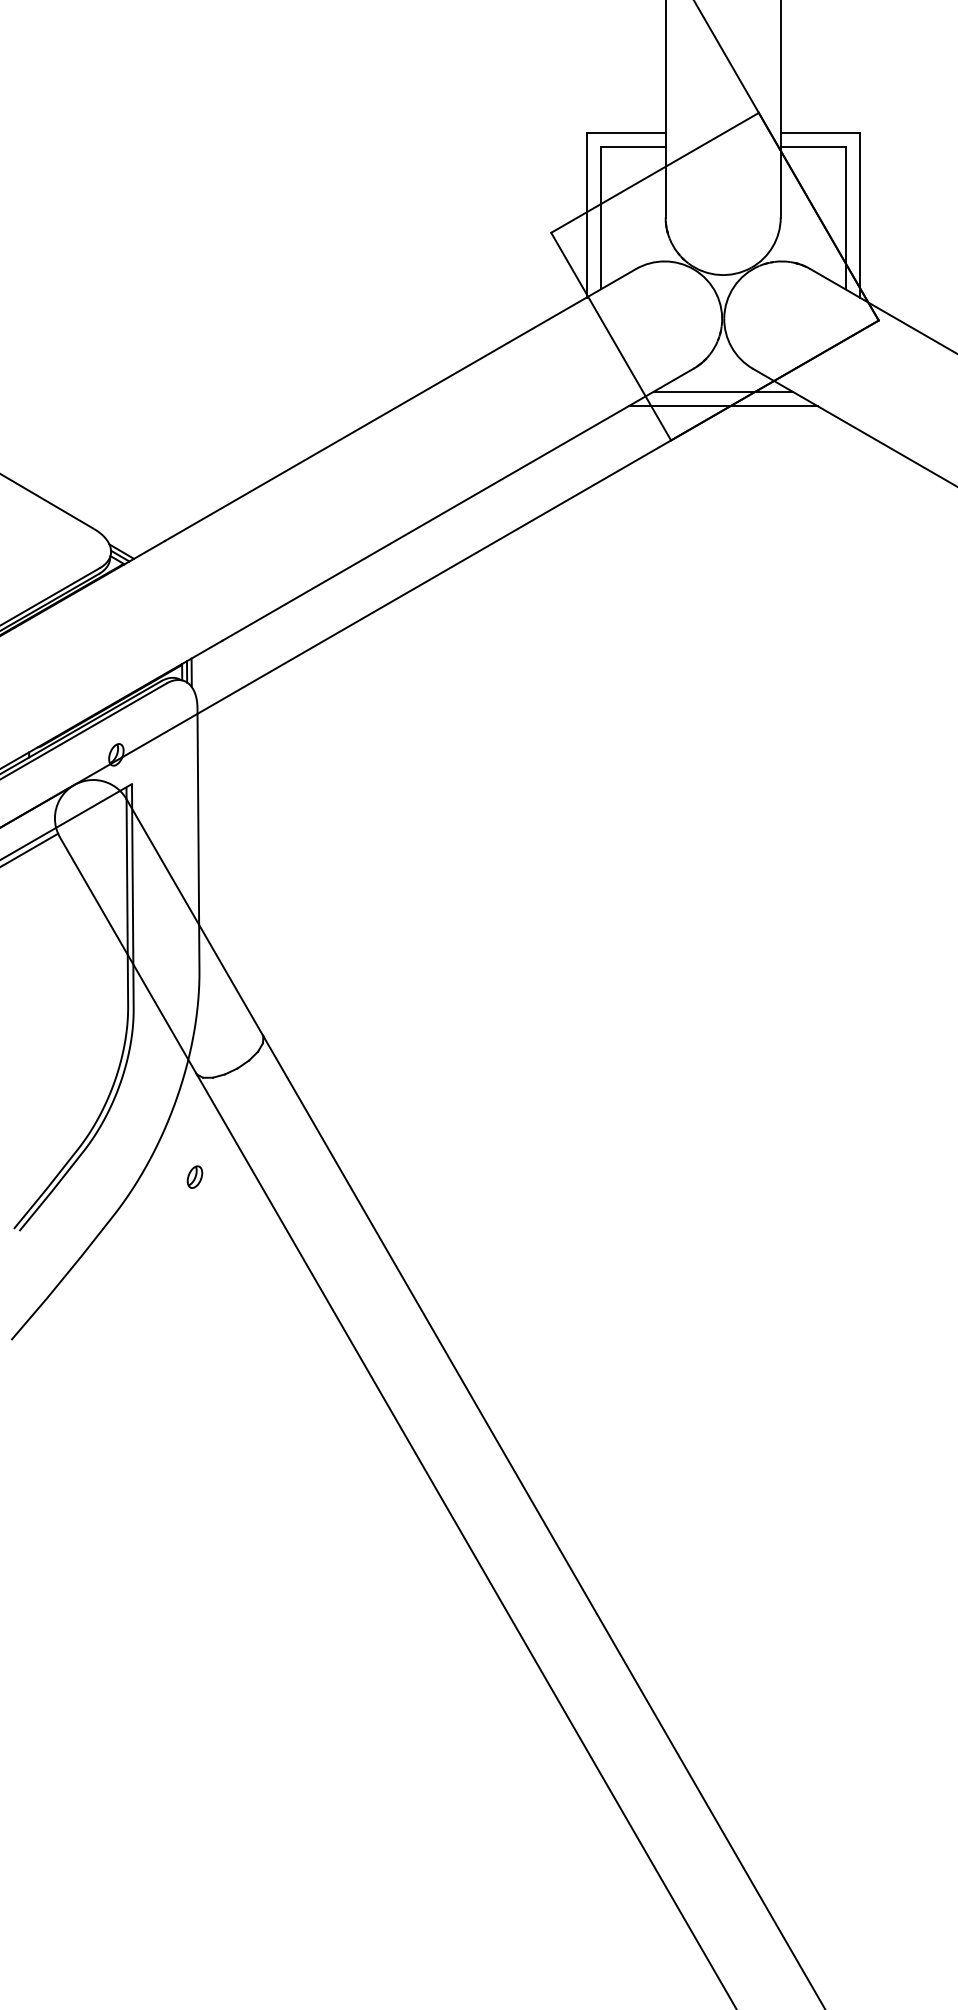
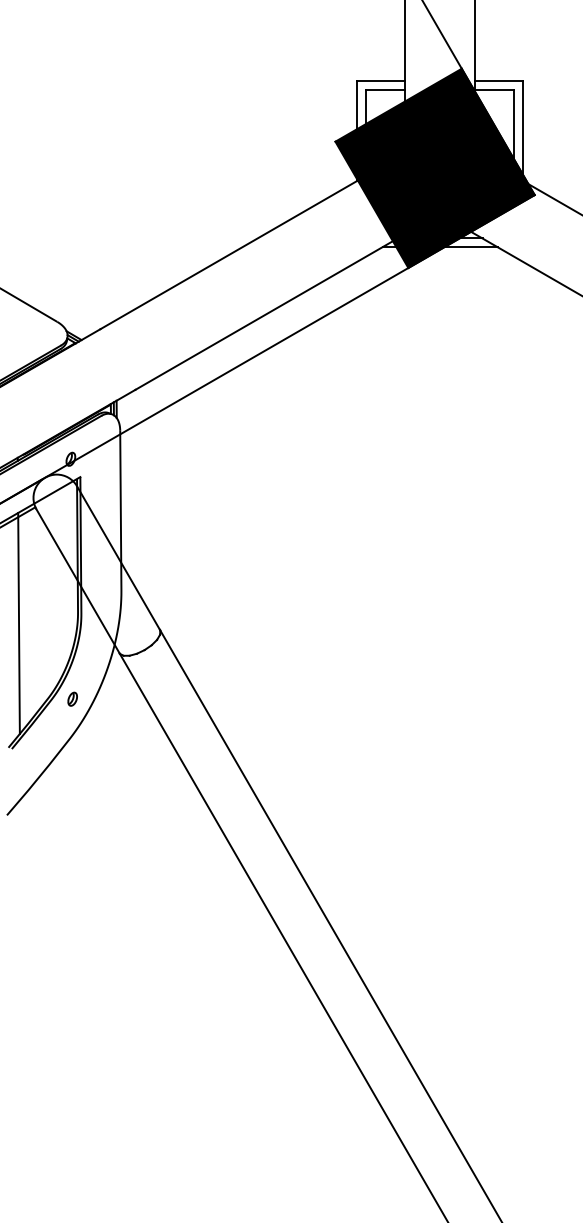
fill: (714, 276) -> (434, 168), added
line: (30, 1024) -> (18, 623), added
part: (194, 1175) -> (72, 698), moved

